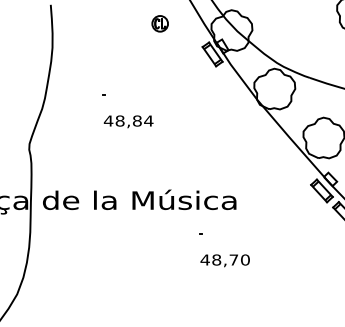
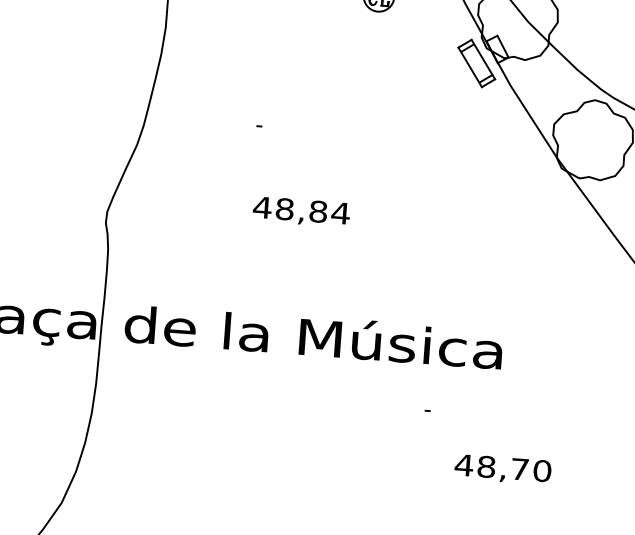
text: (128, 121) -> (301, 211), moved
text: (224, 260) -> (501, 468), moved

